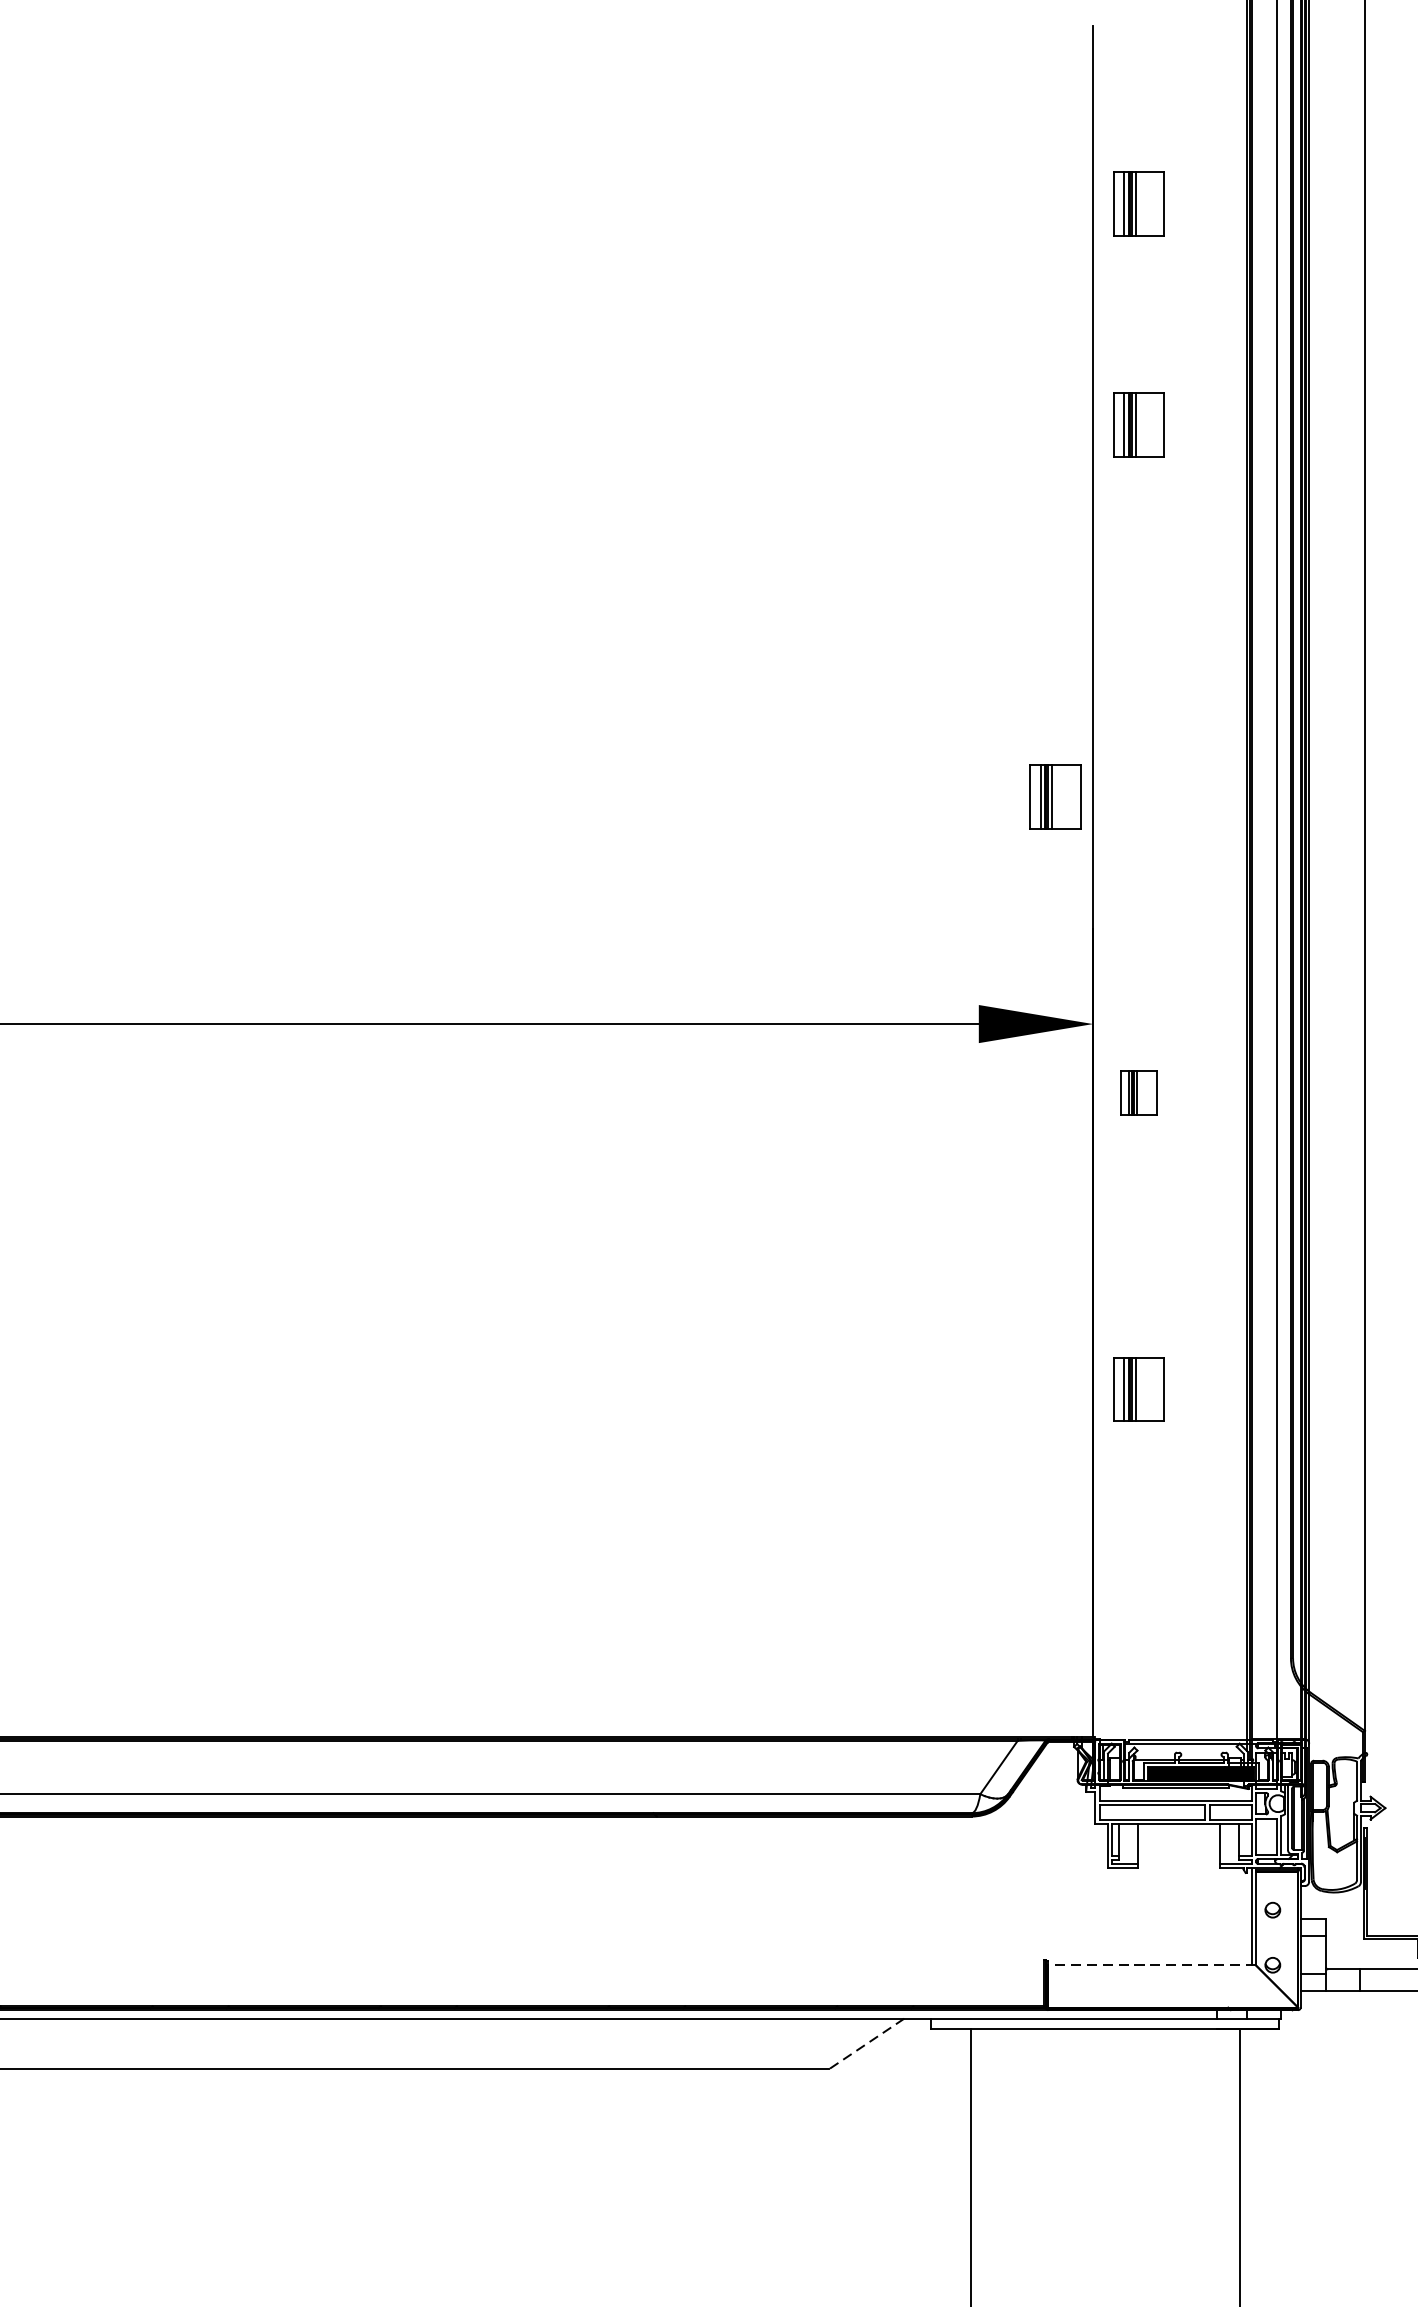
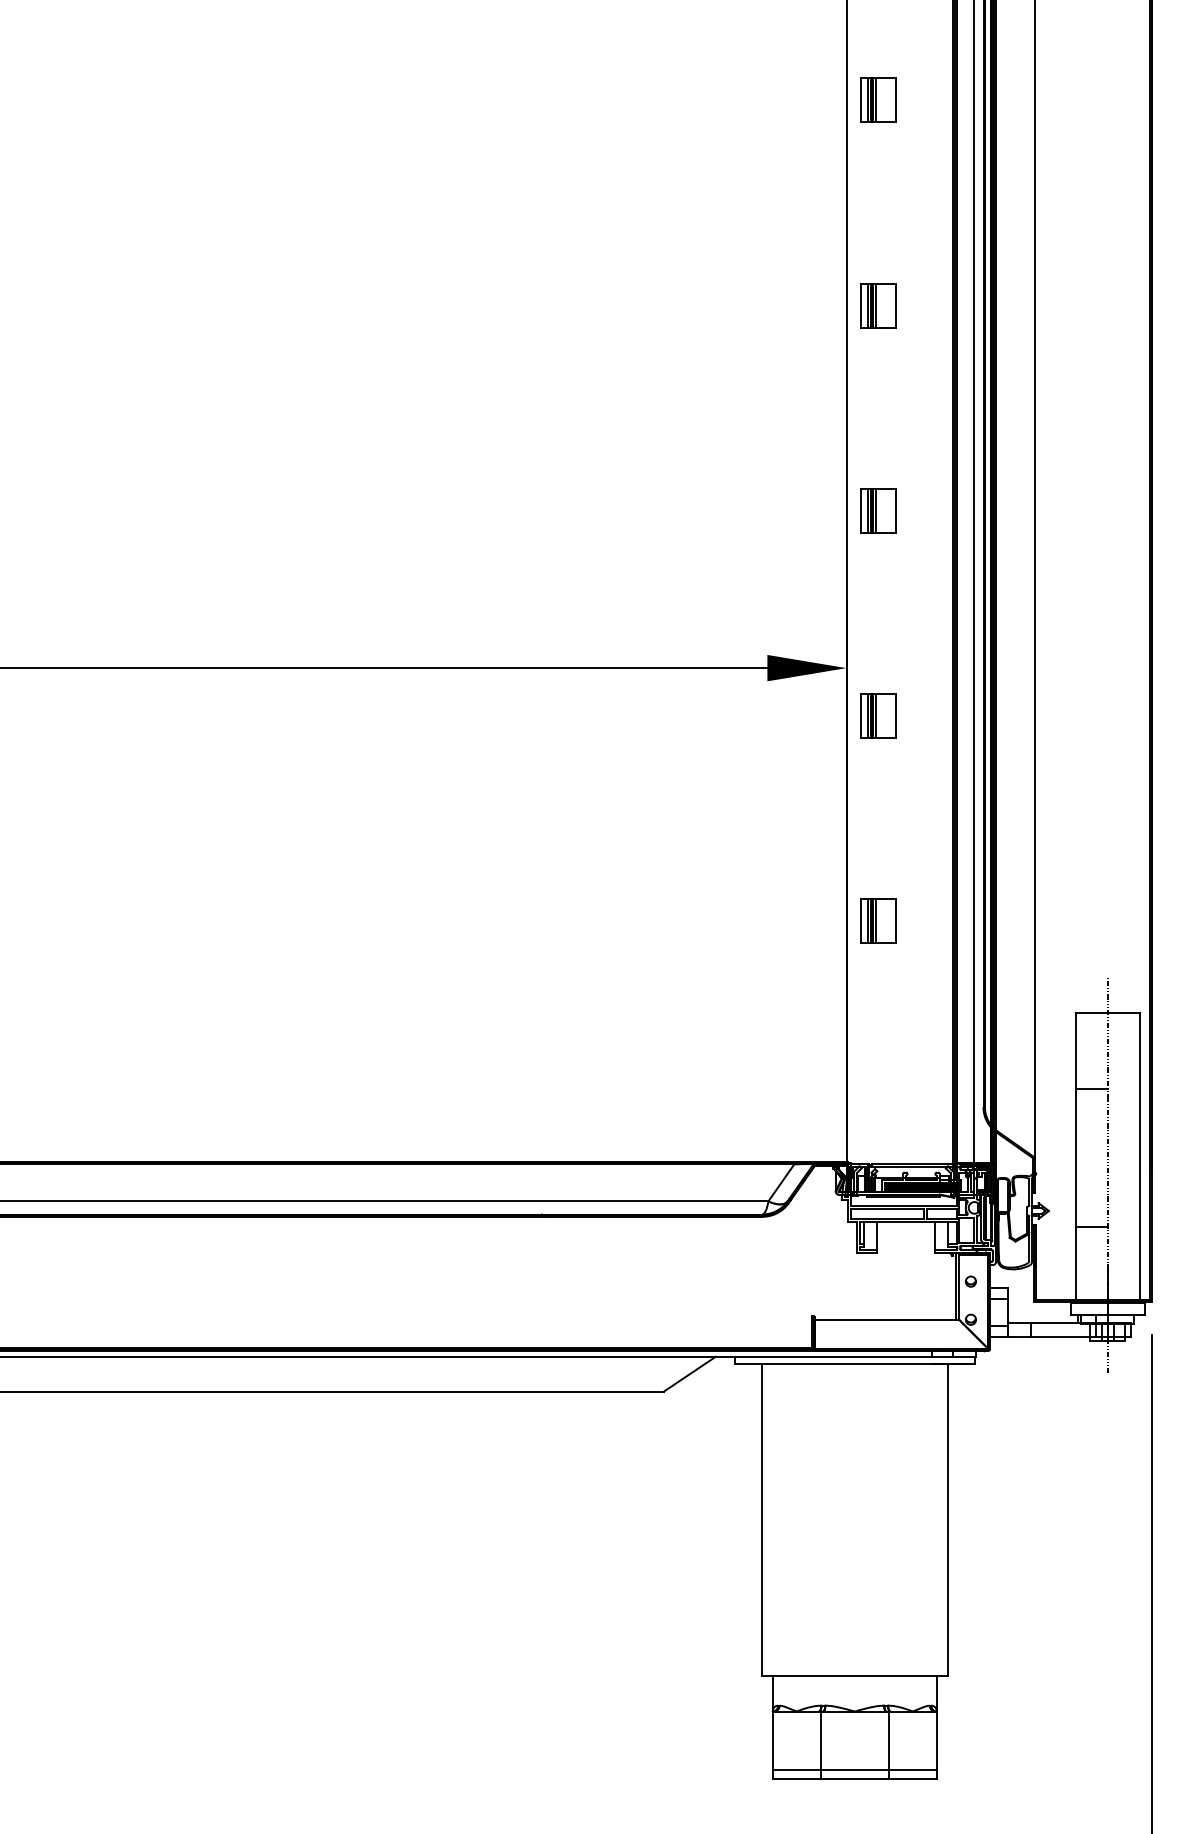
part: (1139, 425) -> (878, 305), moved
part: (1055, 796) -> (878, 510), moved
part: (1139, 1092) -> (878, 715), size x1.43
line: (1152, 1964) -> (887, 1319), dashed -> solid
line: (866, 2044) -> (689, 1374), dashed -> solid

